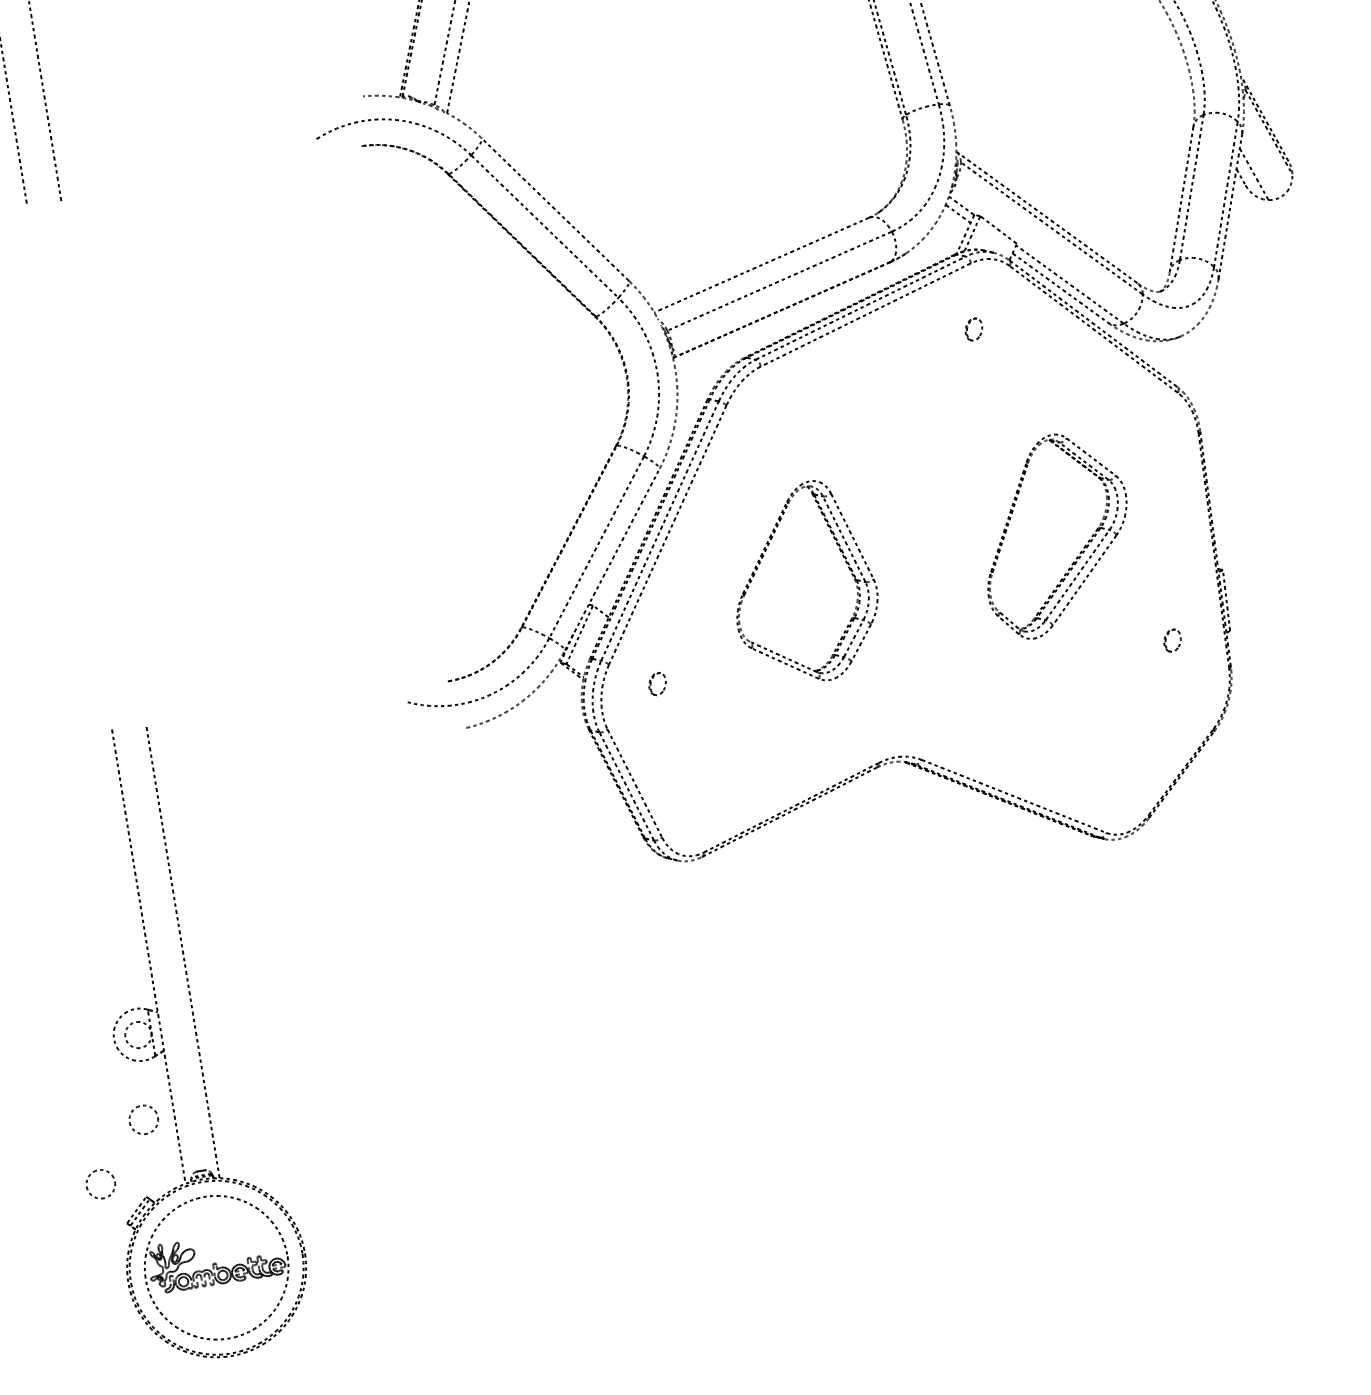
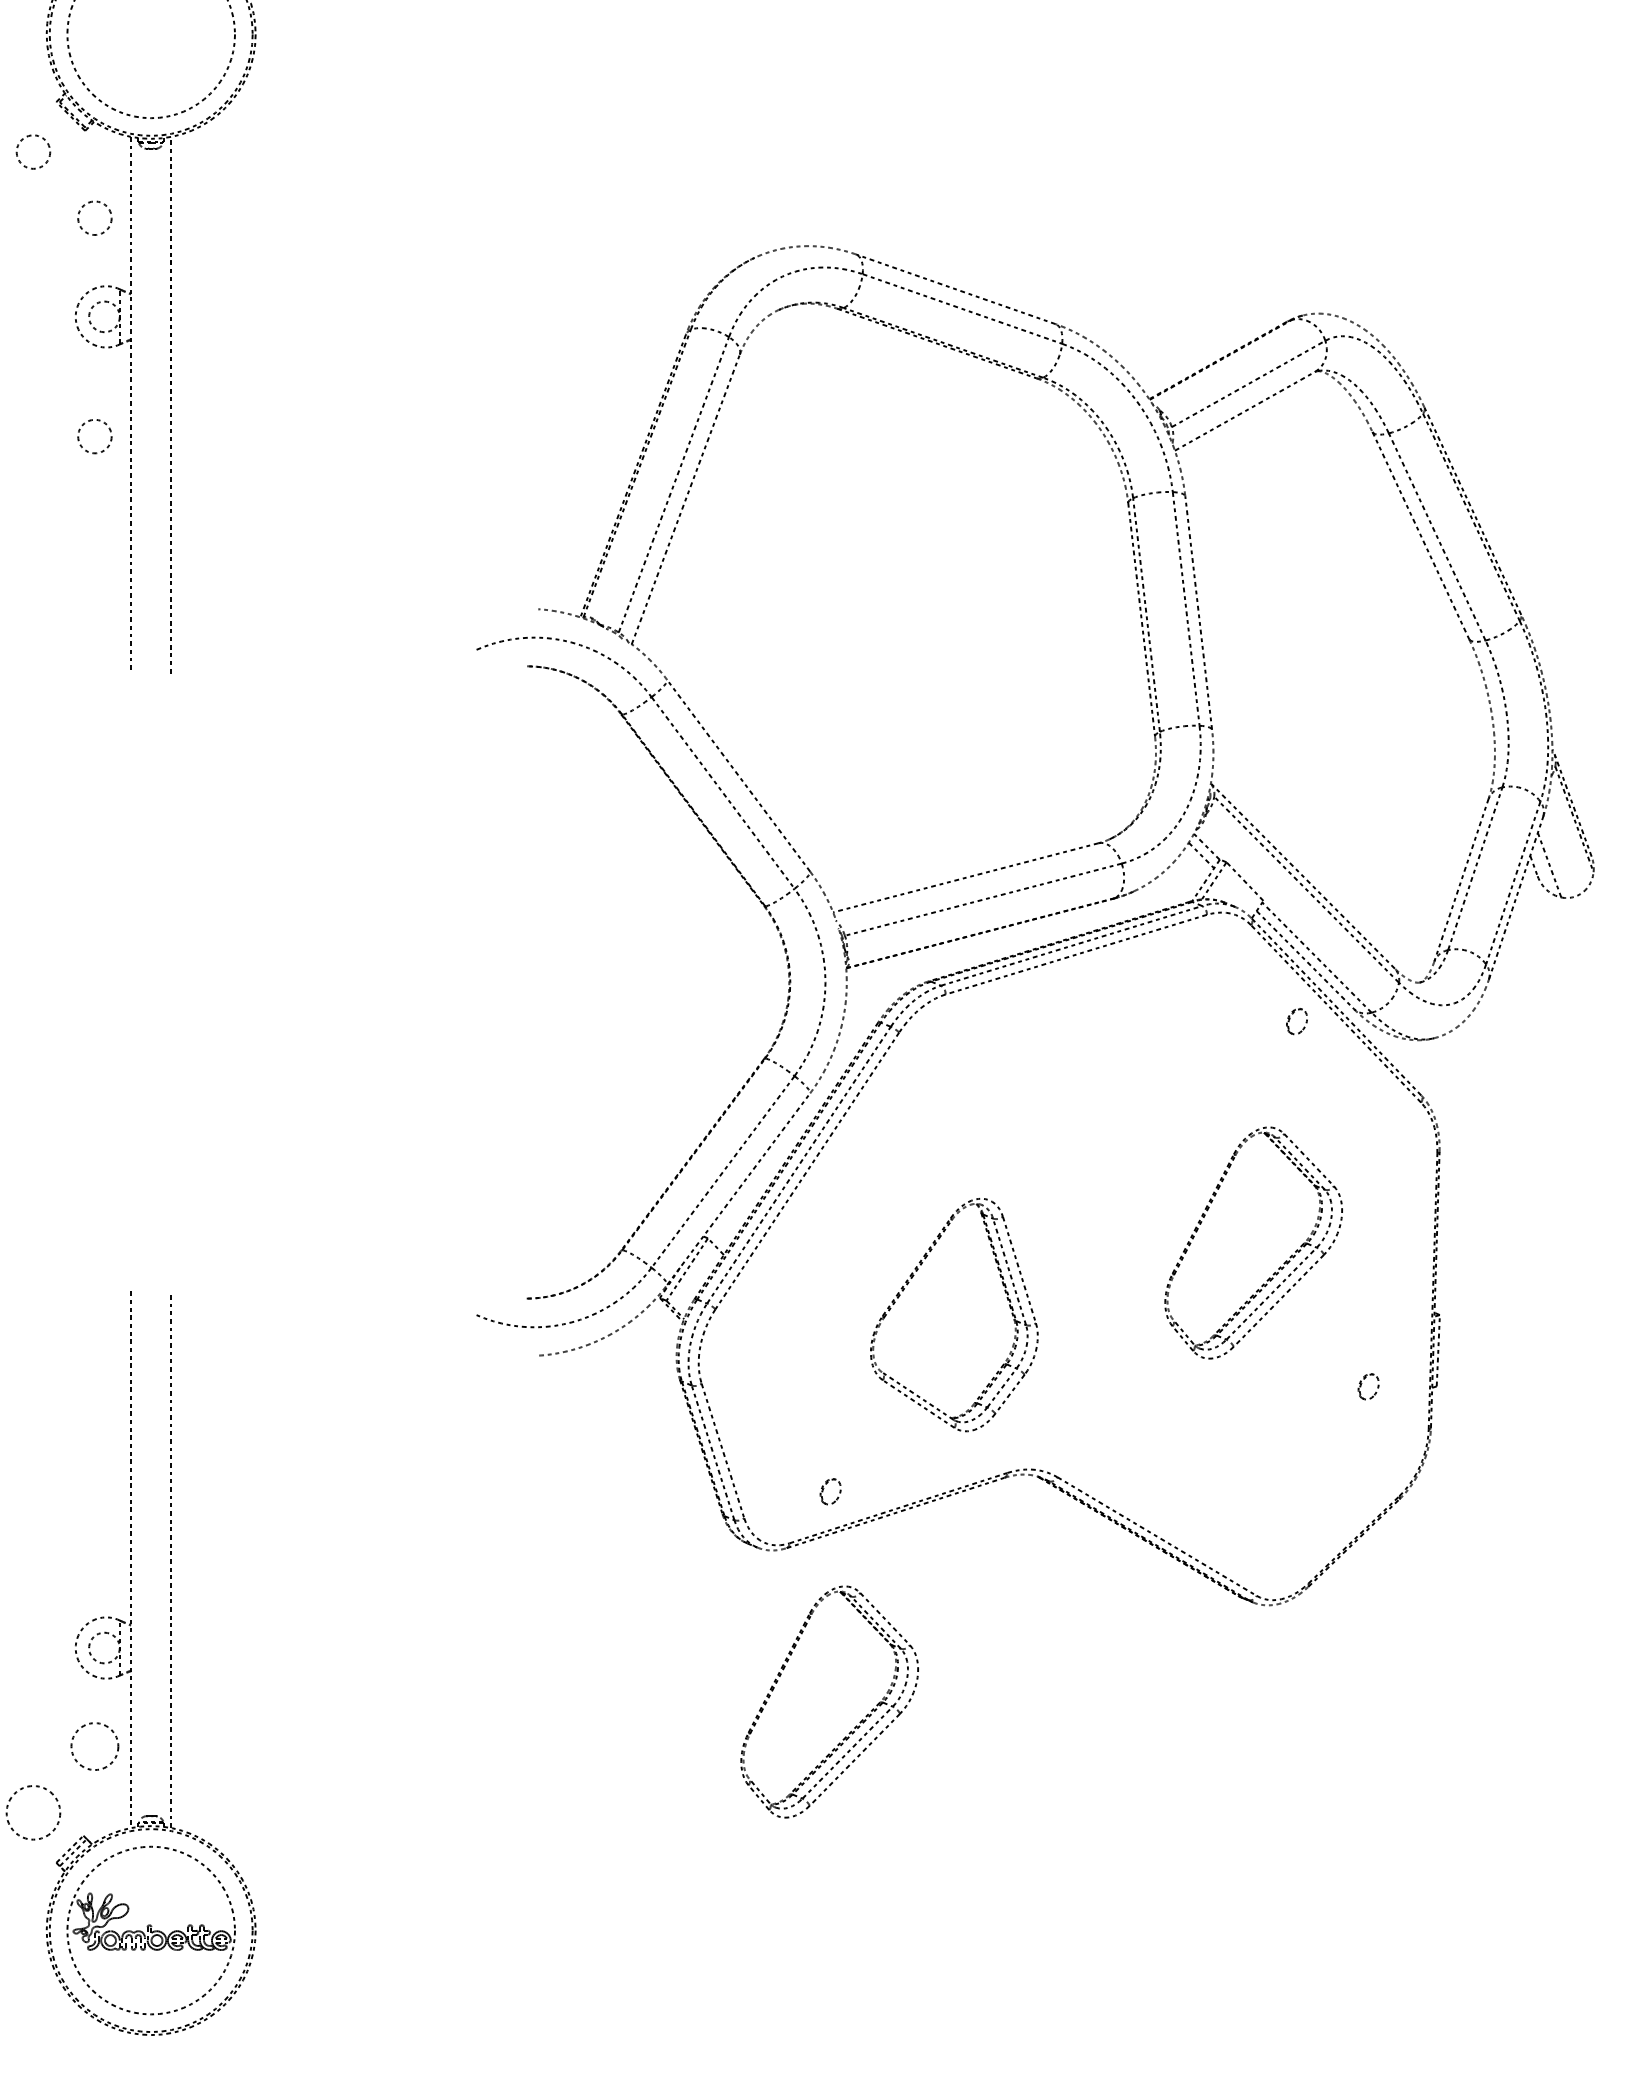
part: (968, 328) -> (1290, 1019), moved
part: (845, 562) -> (1006, 1298), moved
part: (651, 682) -> (824, 1488), moved
part: (784, 998) -> (855, 1726), added
circle: (143, 1119) -> (94, 1746), size x1.4
circle: (100, 1183) -> (33, 1812), size x1.6

